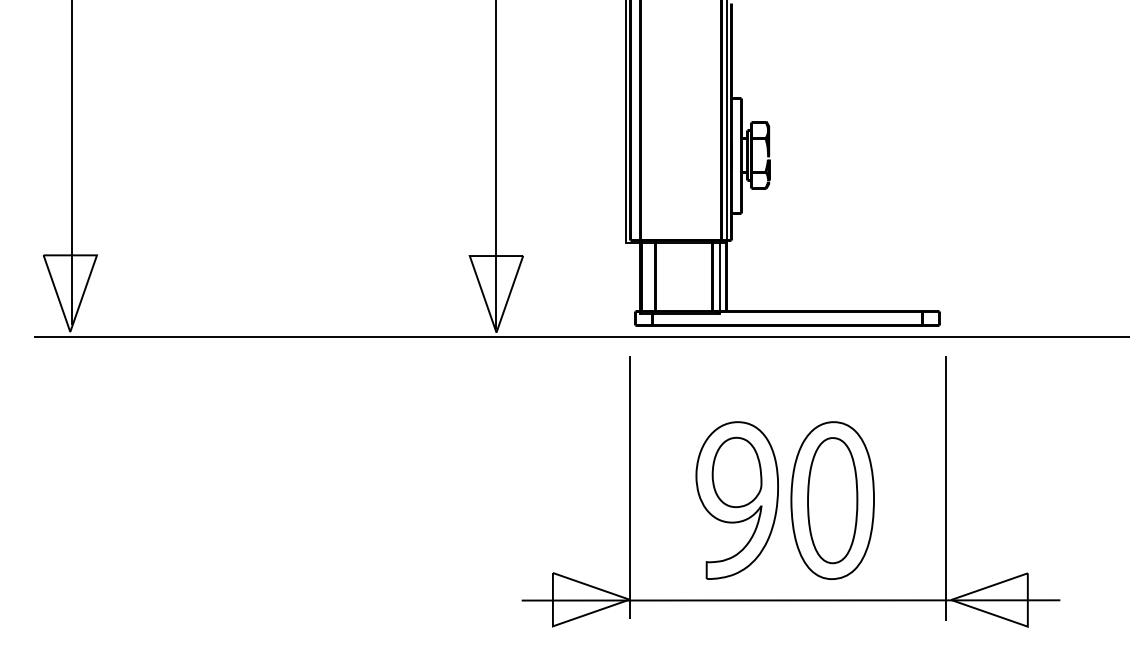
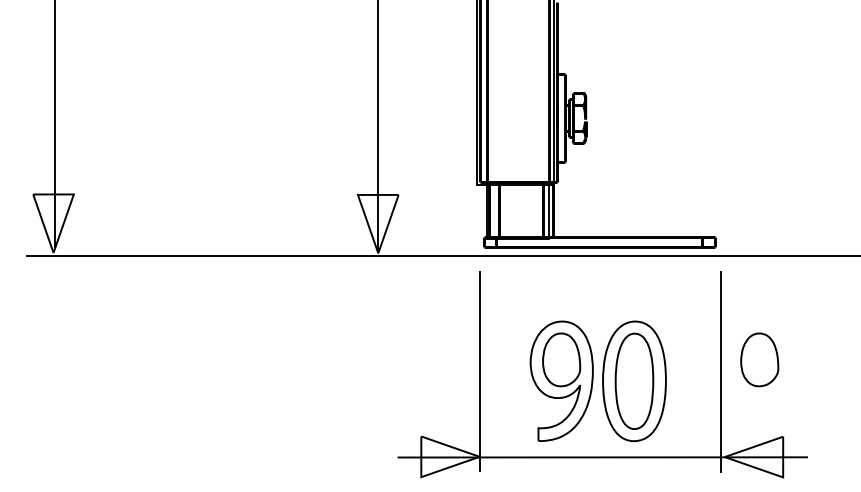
part: (996, 472) -> (759, 359), added

